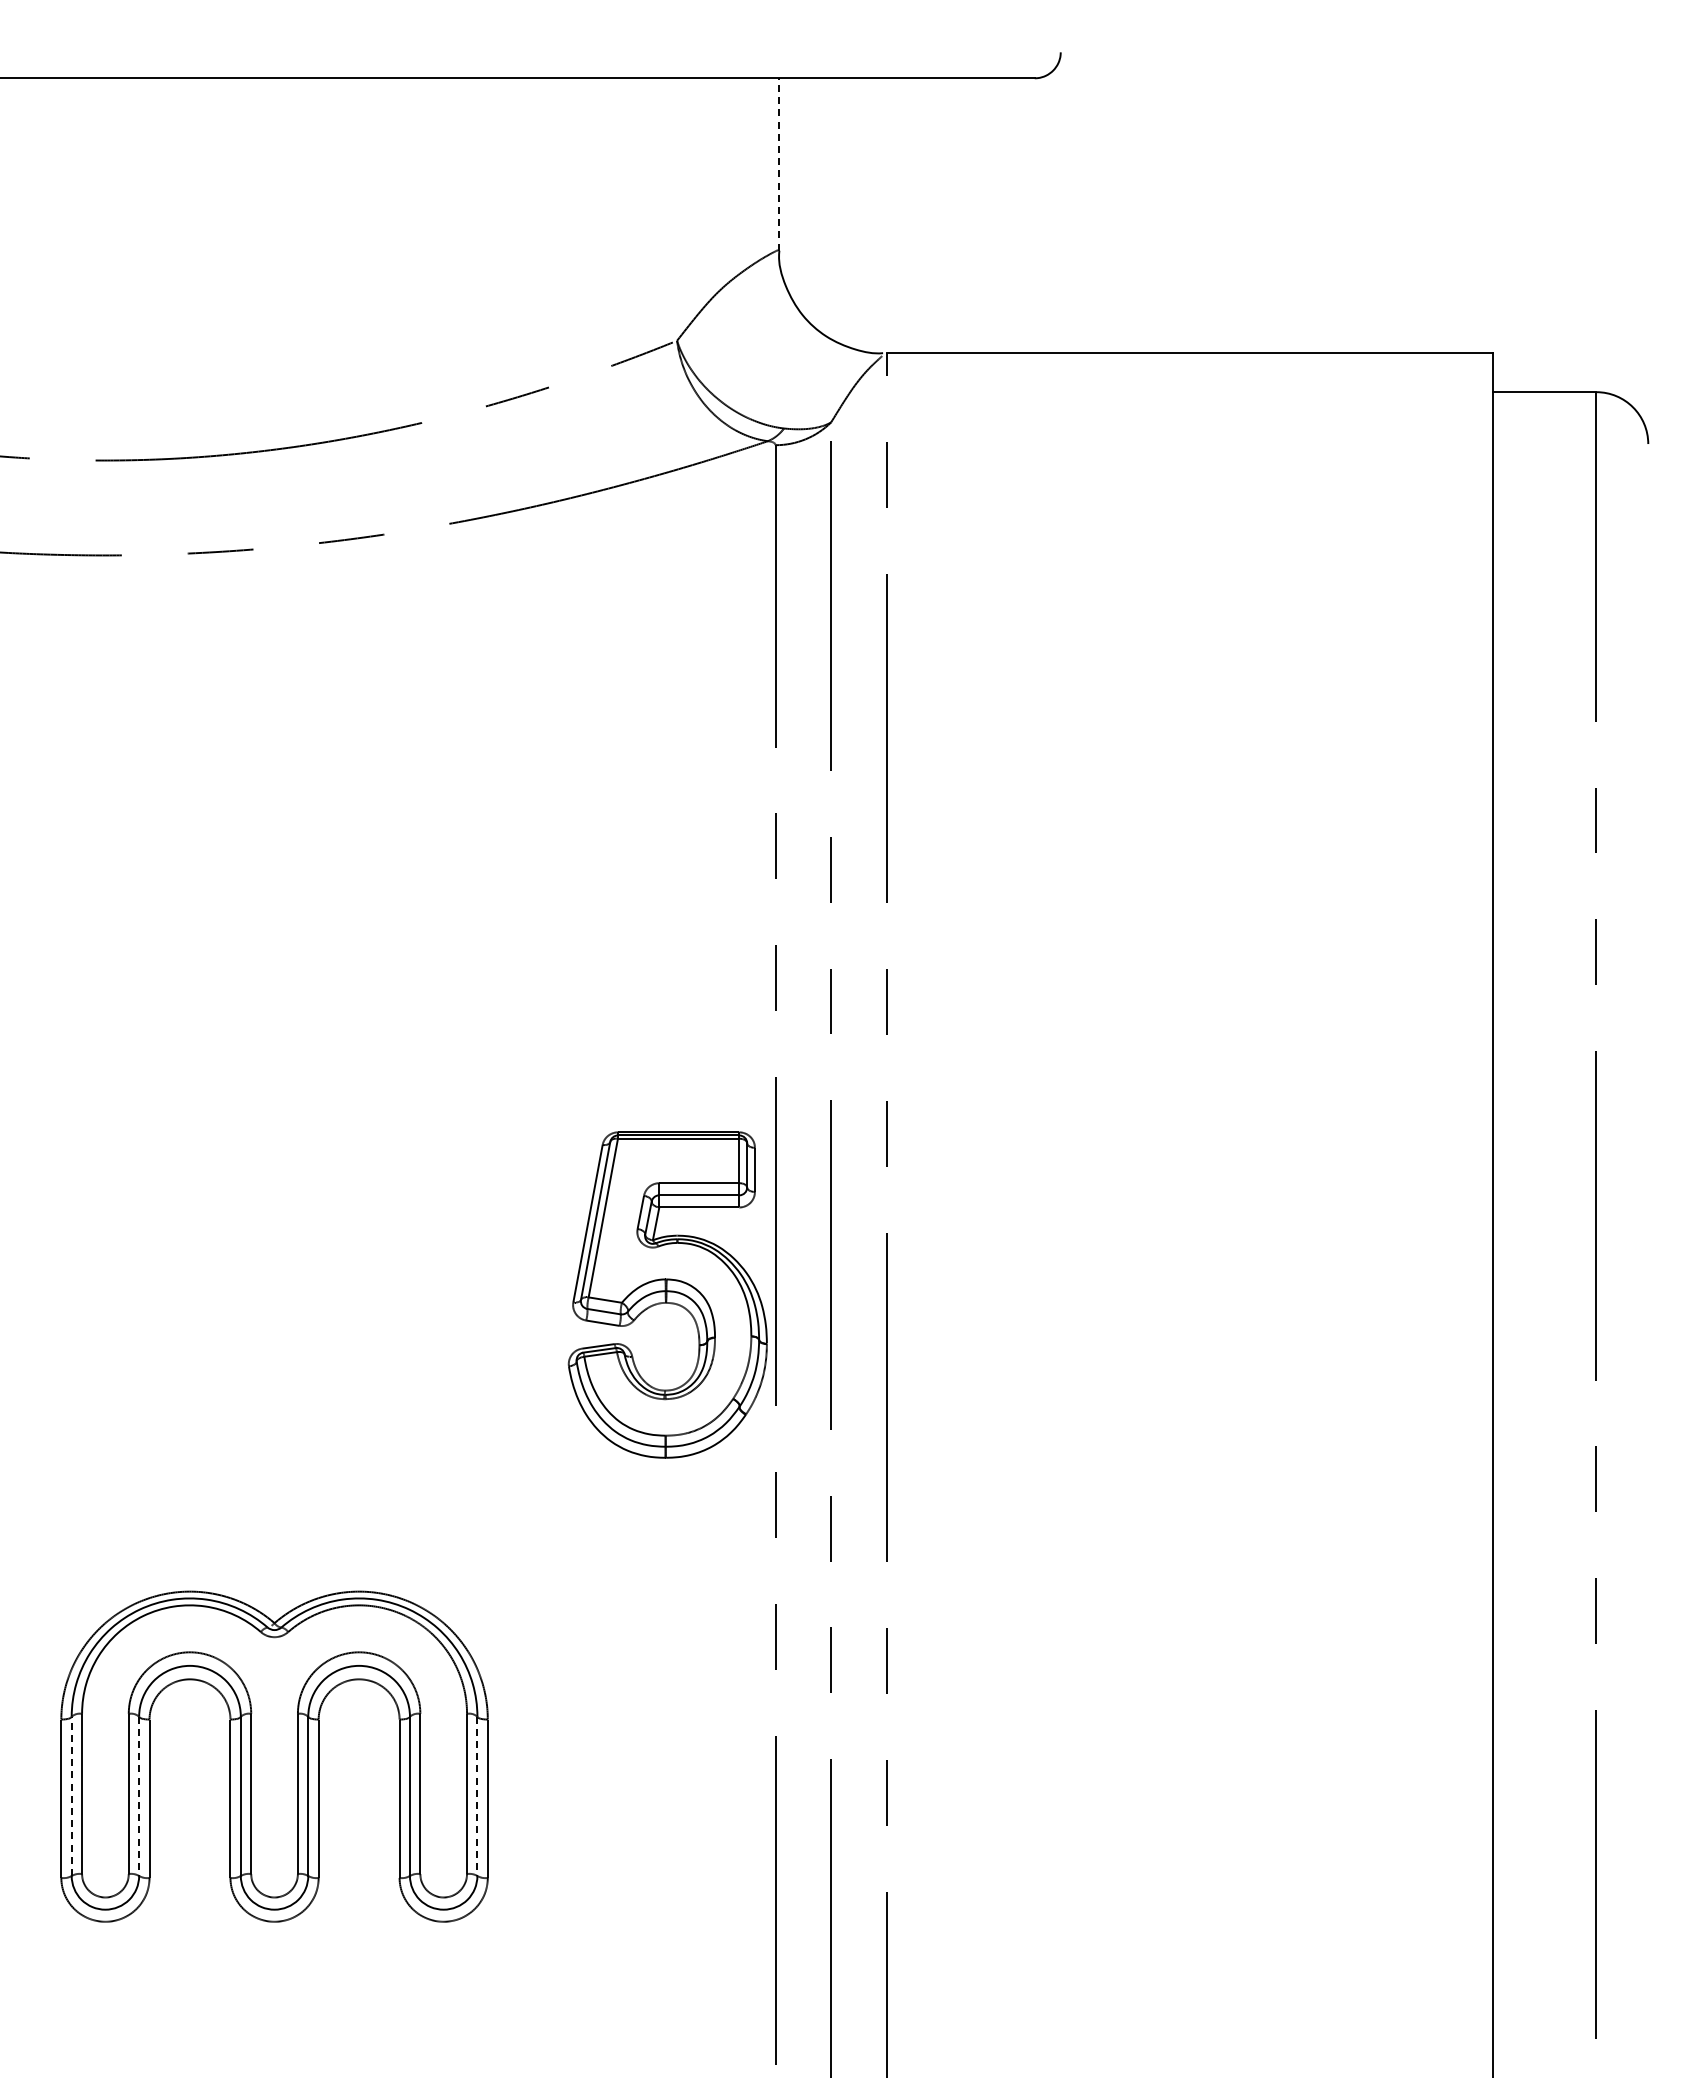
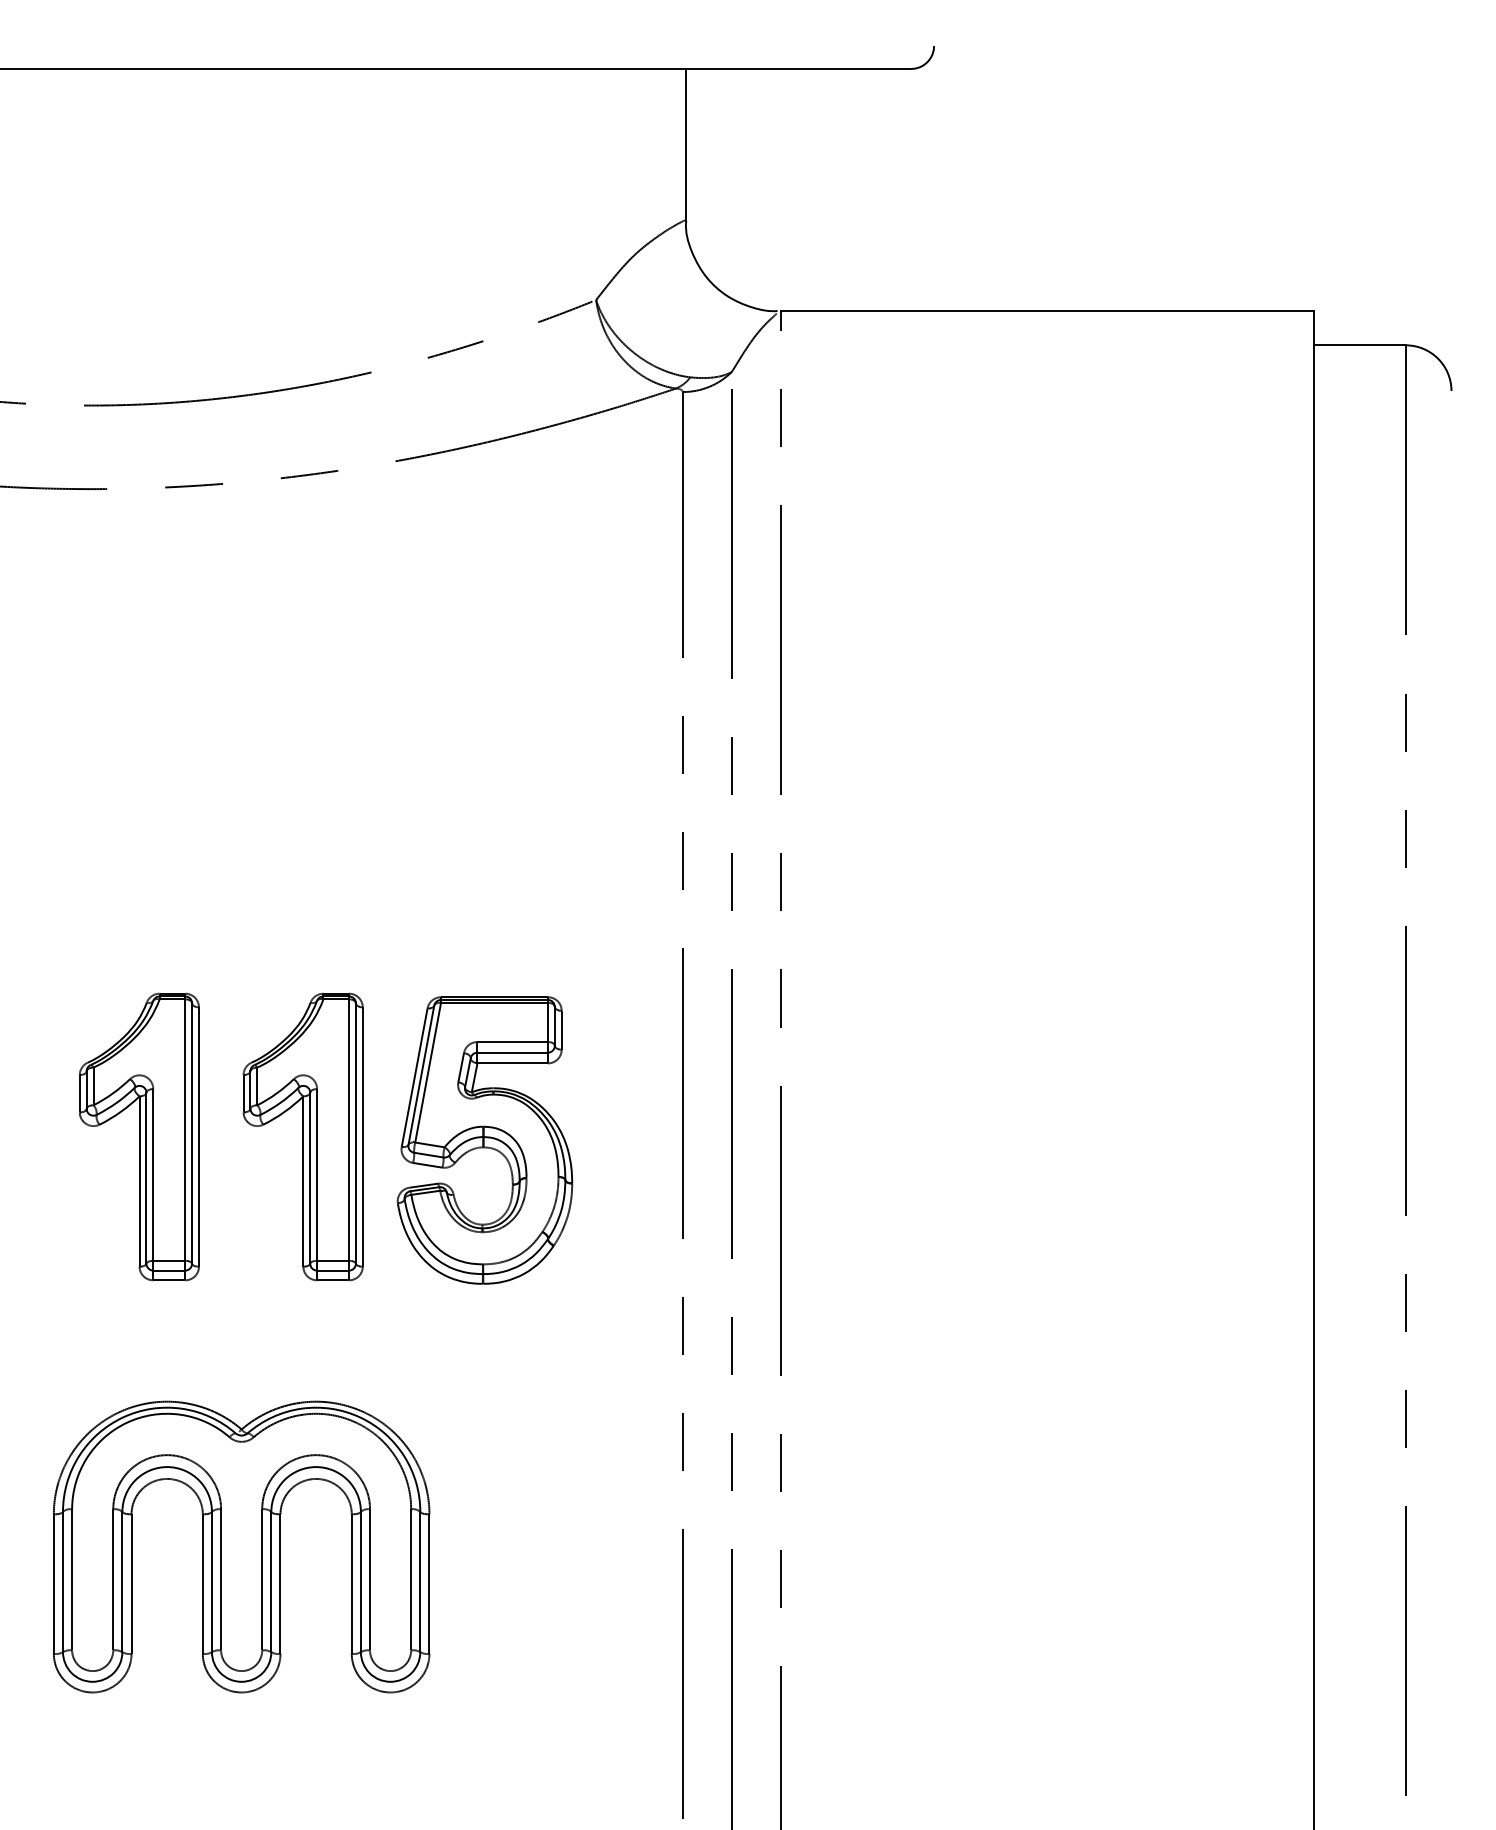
line: (779, 163) -> (686, 143), dashed -> solid
part: (158, 1290) -> (139, 1136), added
part: (344, 1290) -> (303, 1136), added
part: (667, 1294) -> (484, 1140), moved
line: (71, 1796) -> (62, 1582), dashed -> solid
line: (139, 1796) -> (122, 1582), dashed -> solid
line: (477, 1796) -> (420, 1582), dashed -> solid

